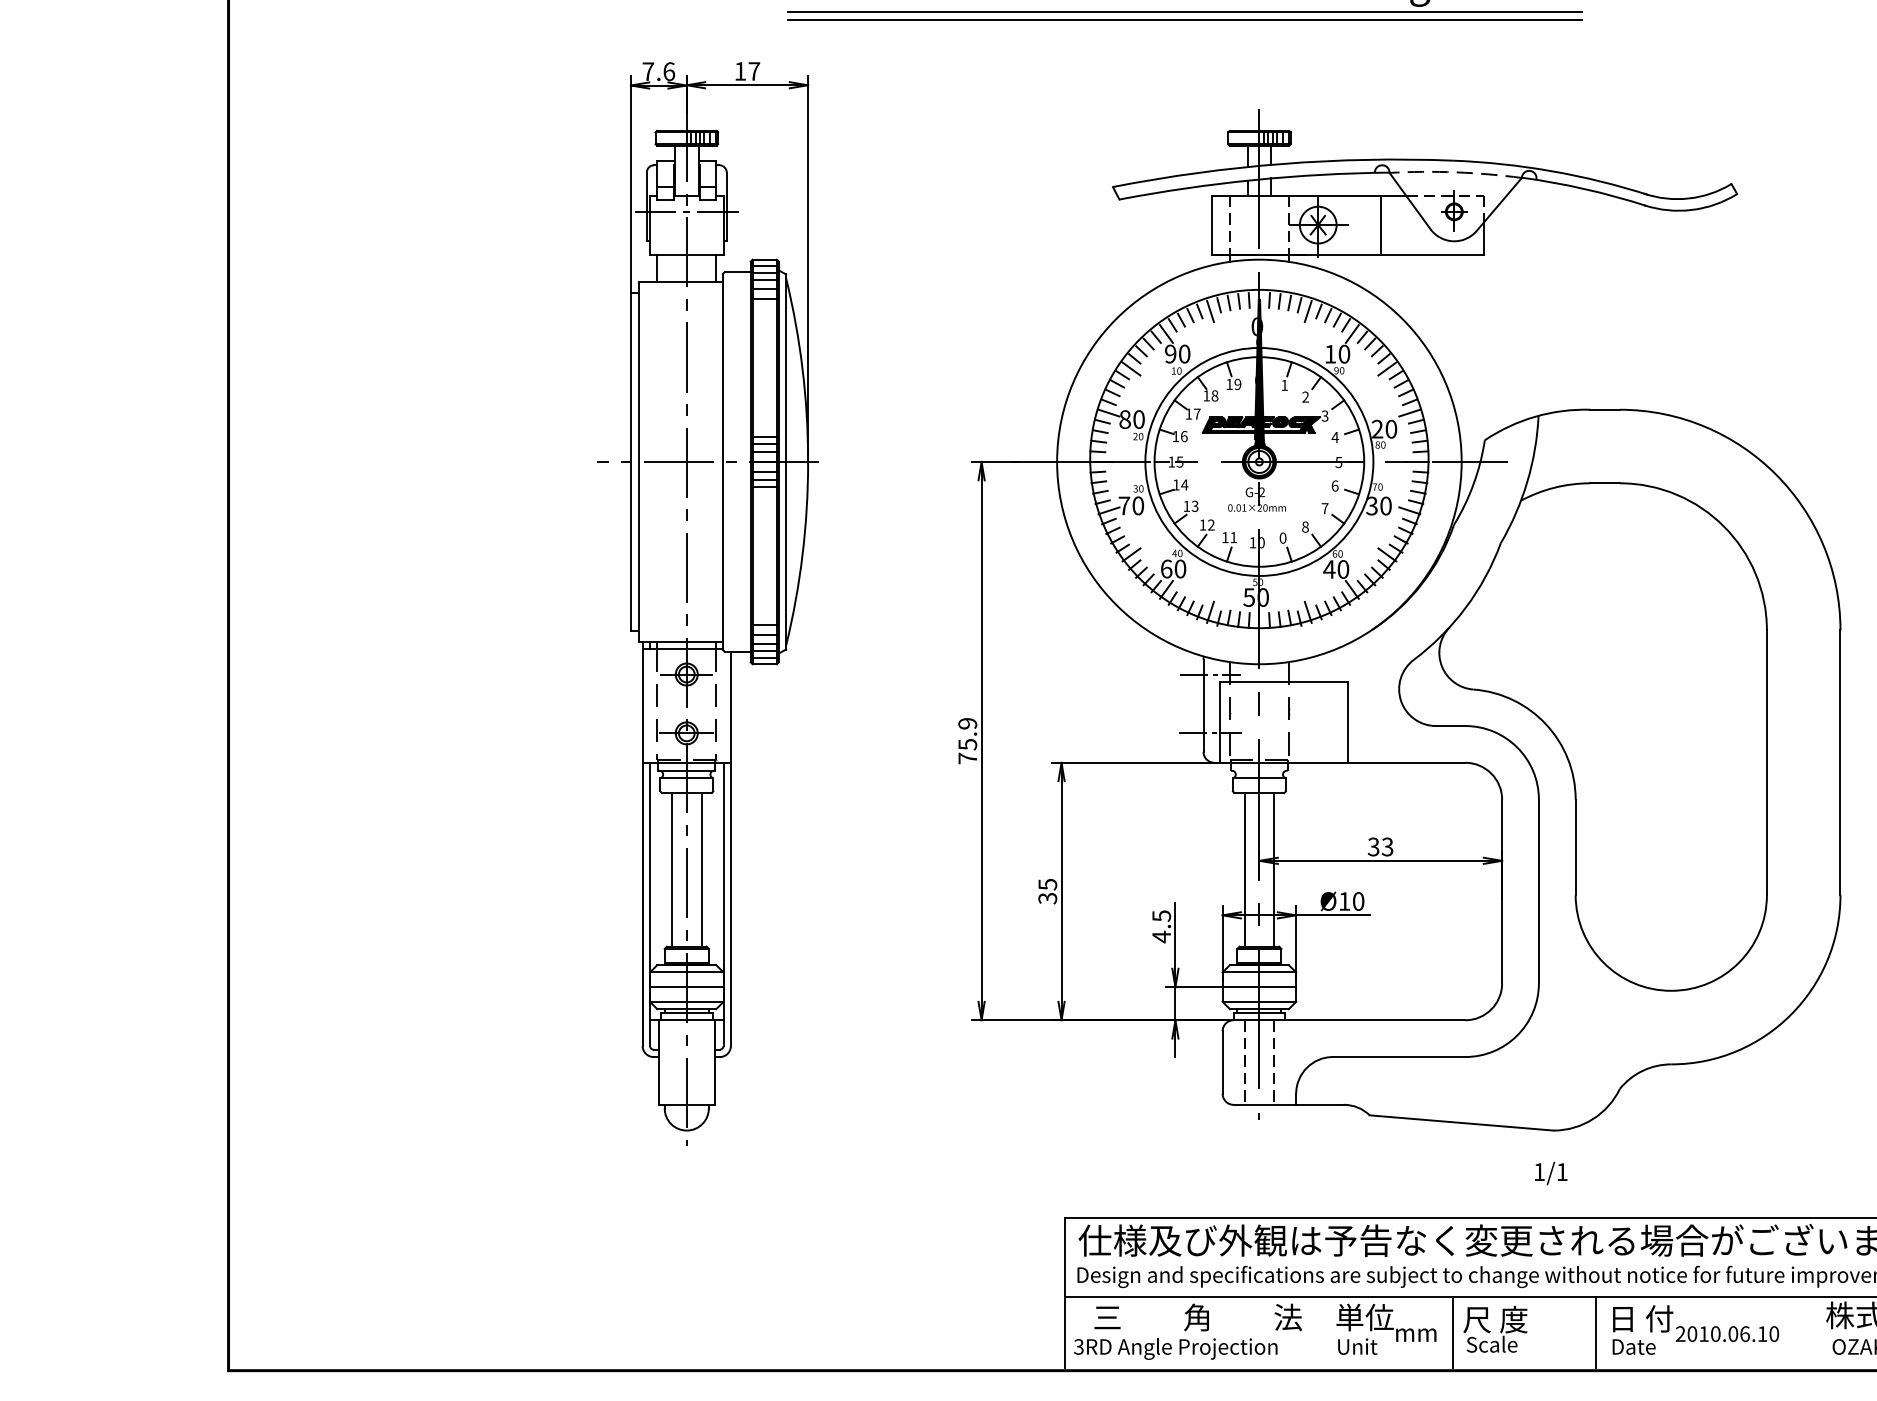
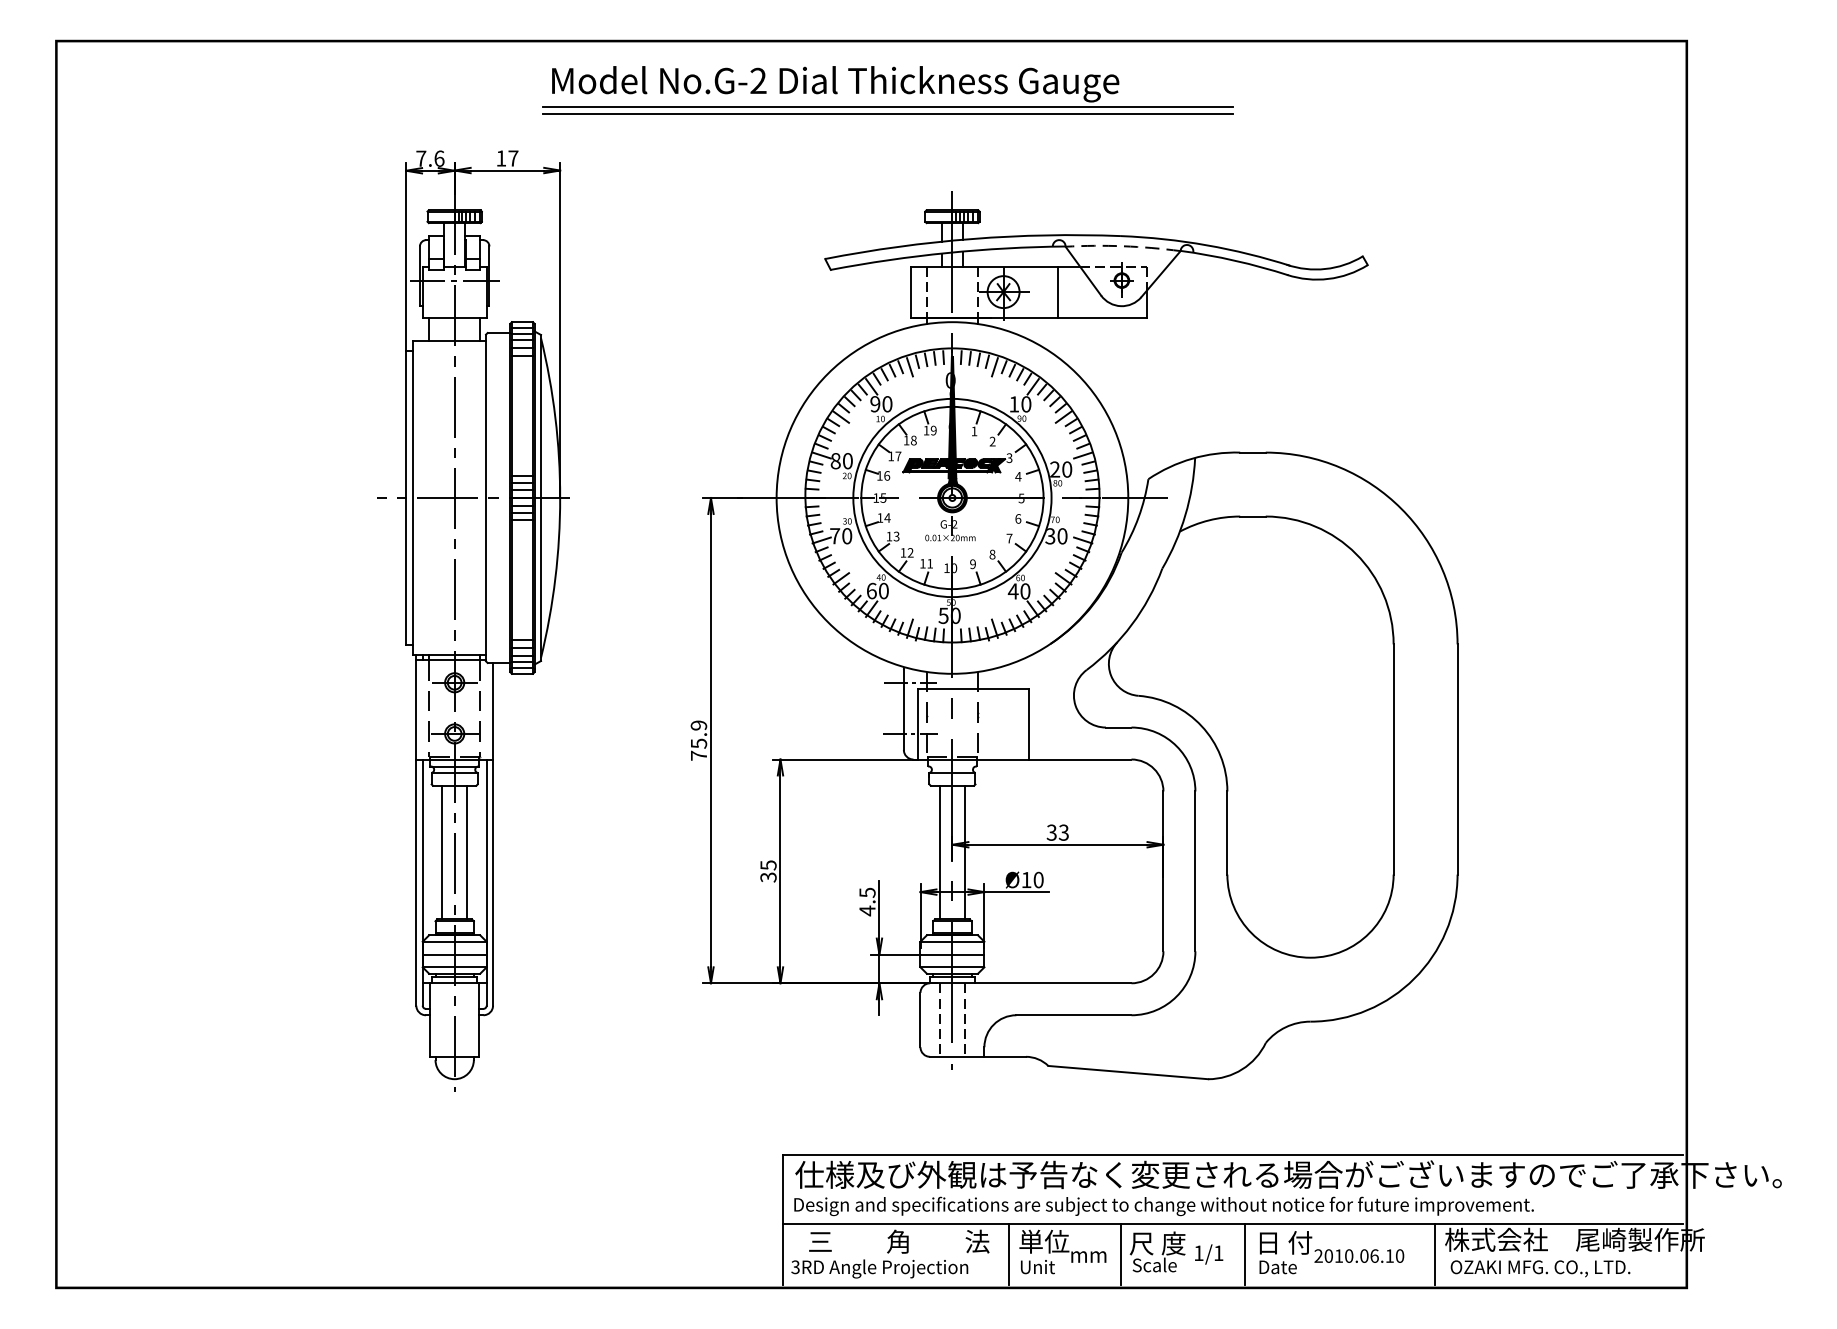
text: (1282, 538) -> (972, 564), 0 -> 9
text: (1551, 1173) -> (1209, 1254), moved
line: (1323, 1332) -> (1008, 1254), added
line: (1815, 1332) -> (1435, 1254), added

